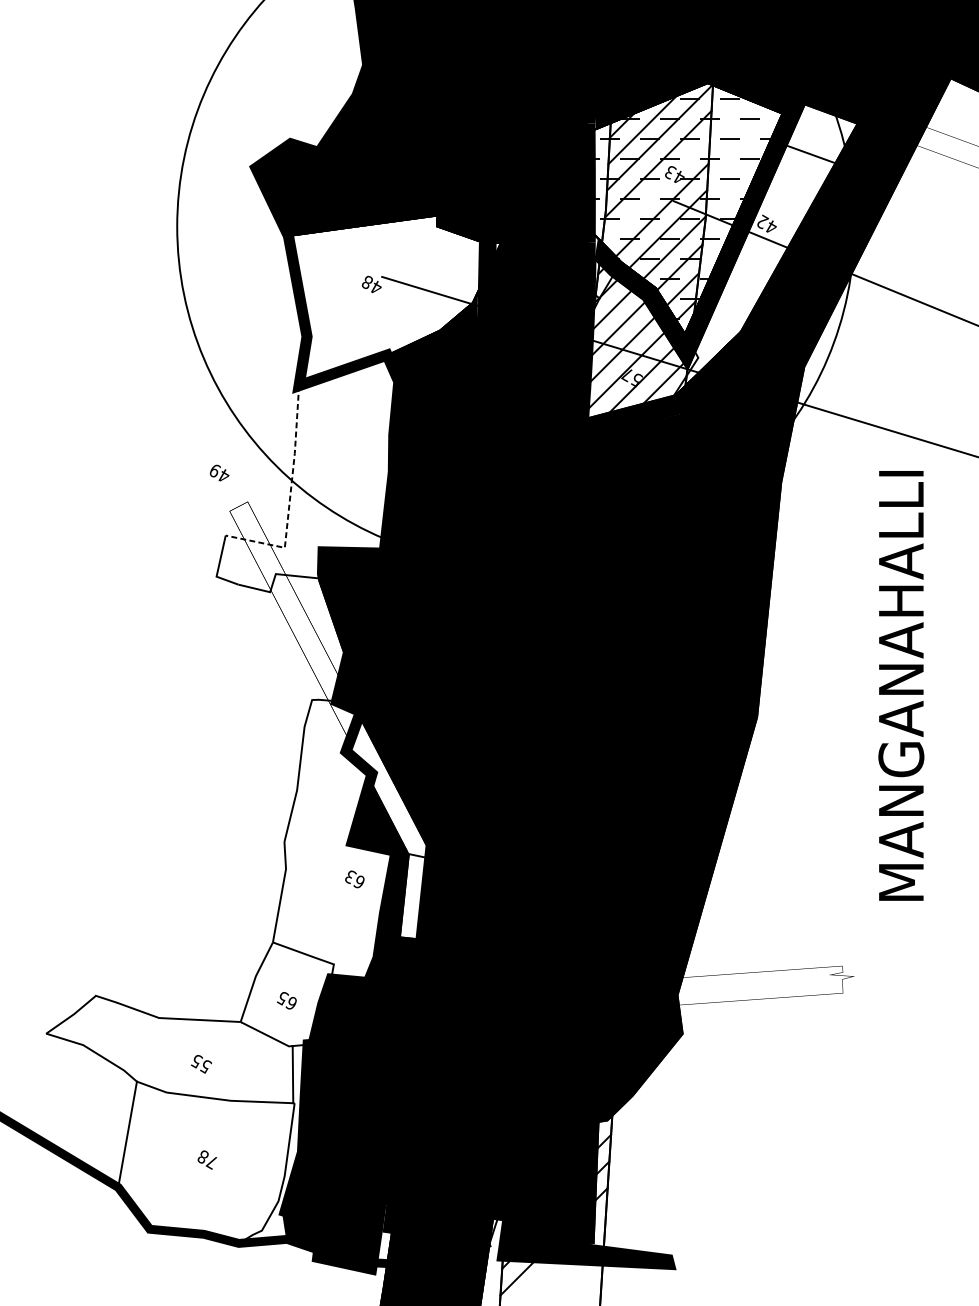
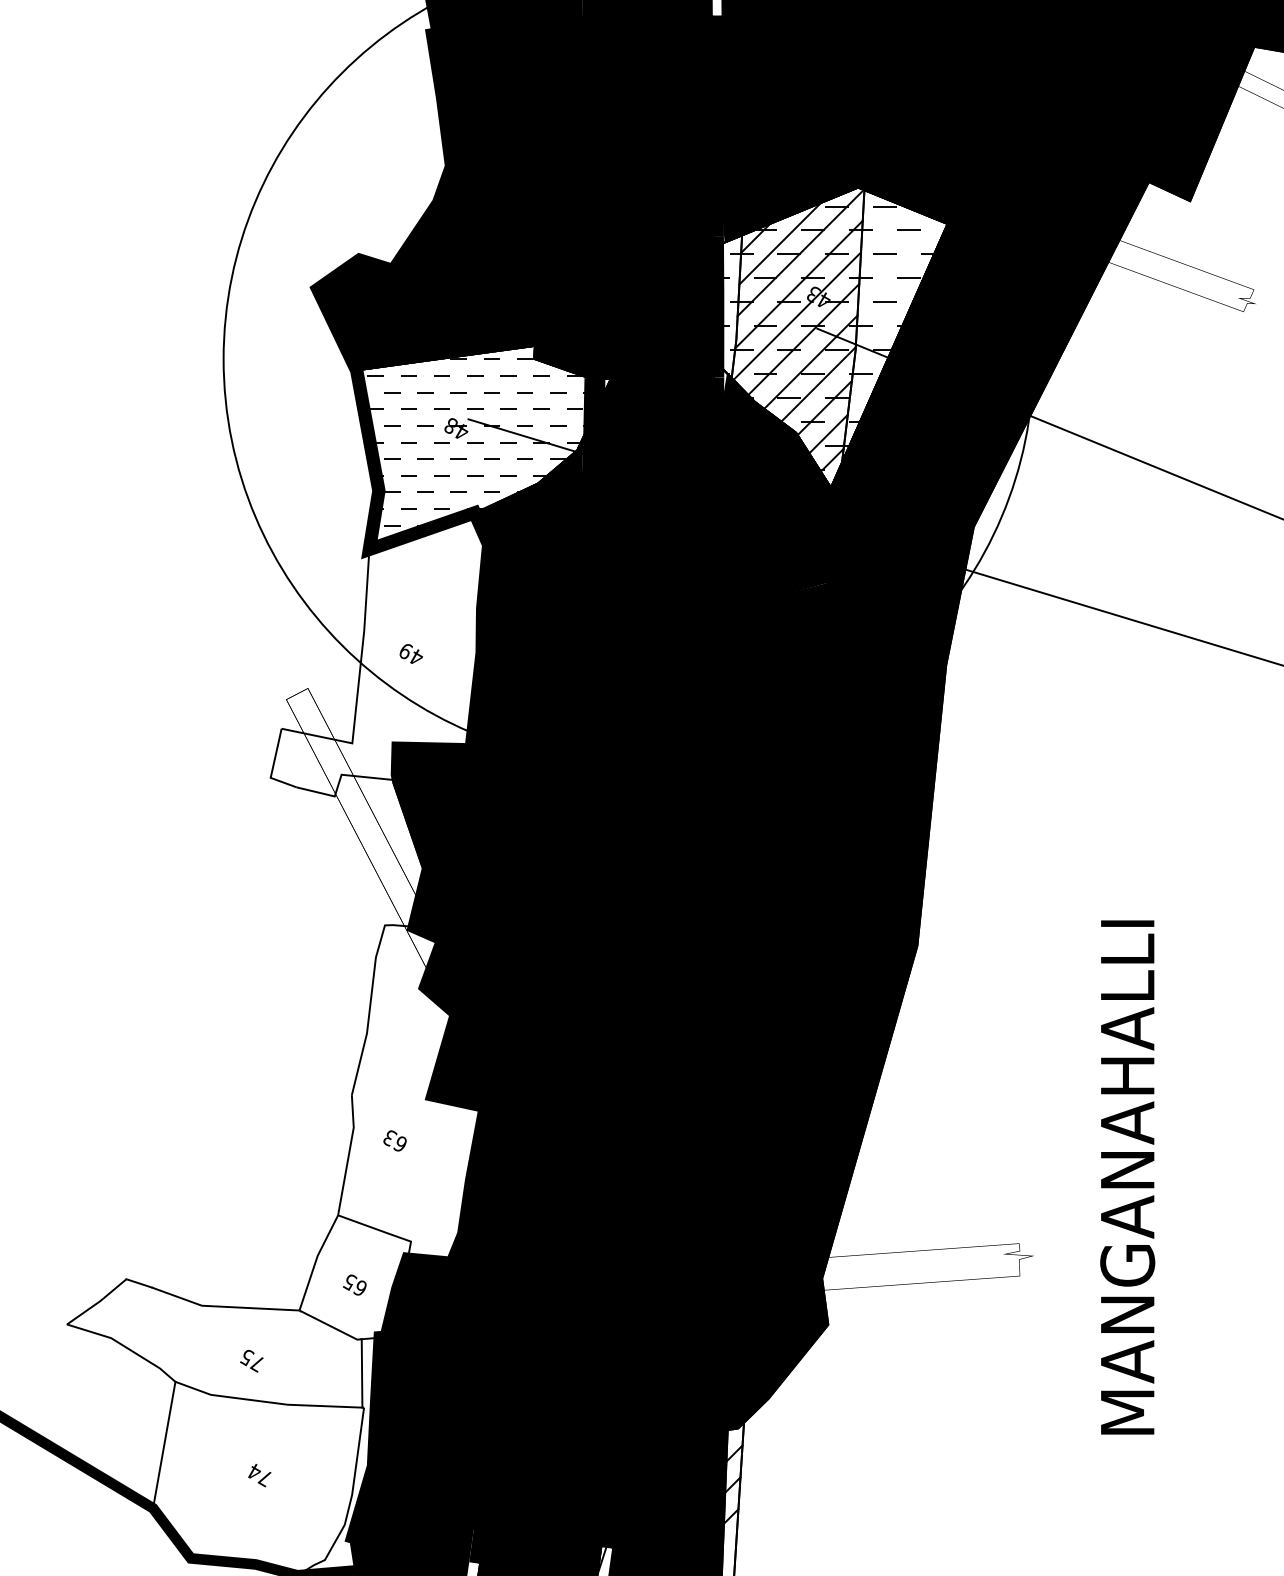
line: (656, 191) -> (796, 317), added
fill: (724, 261) -> (878, 400), added
hatch: (391, 302) -> (479, 450), added
text: (219, 472) -> (411, 653), moved
line: (289, 497) -> (358, 683), dashed -> solid
text: (901, 685) -> (1127, 1177), moved
fill: (386, 827) -> (473, 1077), added
text: (354, 879) -> (394, 1140), moved
text: (205, 1067) -> (257, 1364), 55 -> 75
text: (203, 1156) -> (254, 1471), 78 -> 74

